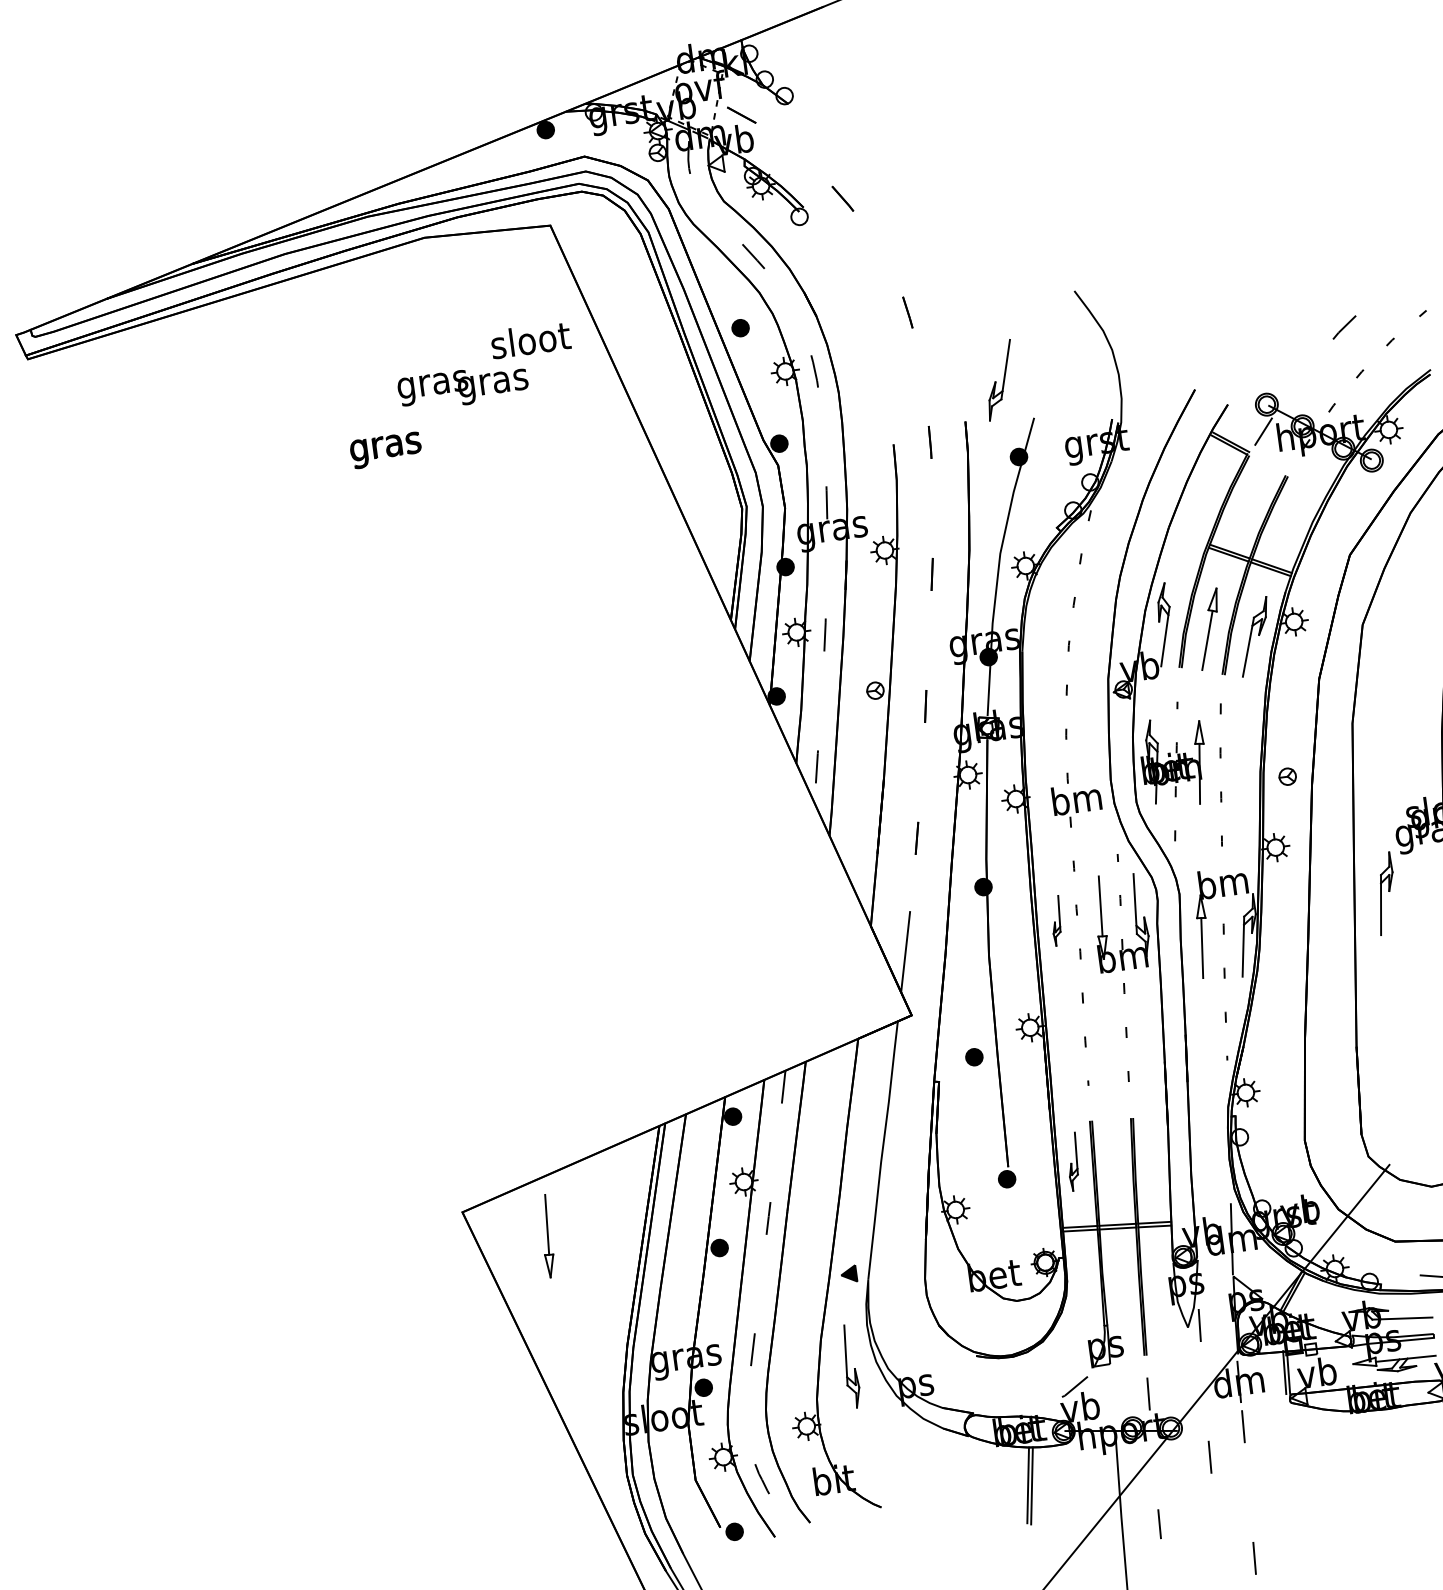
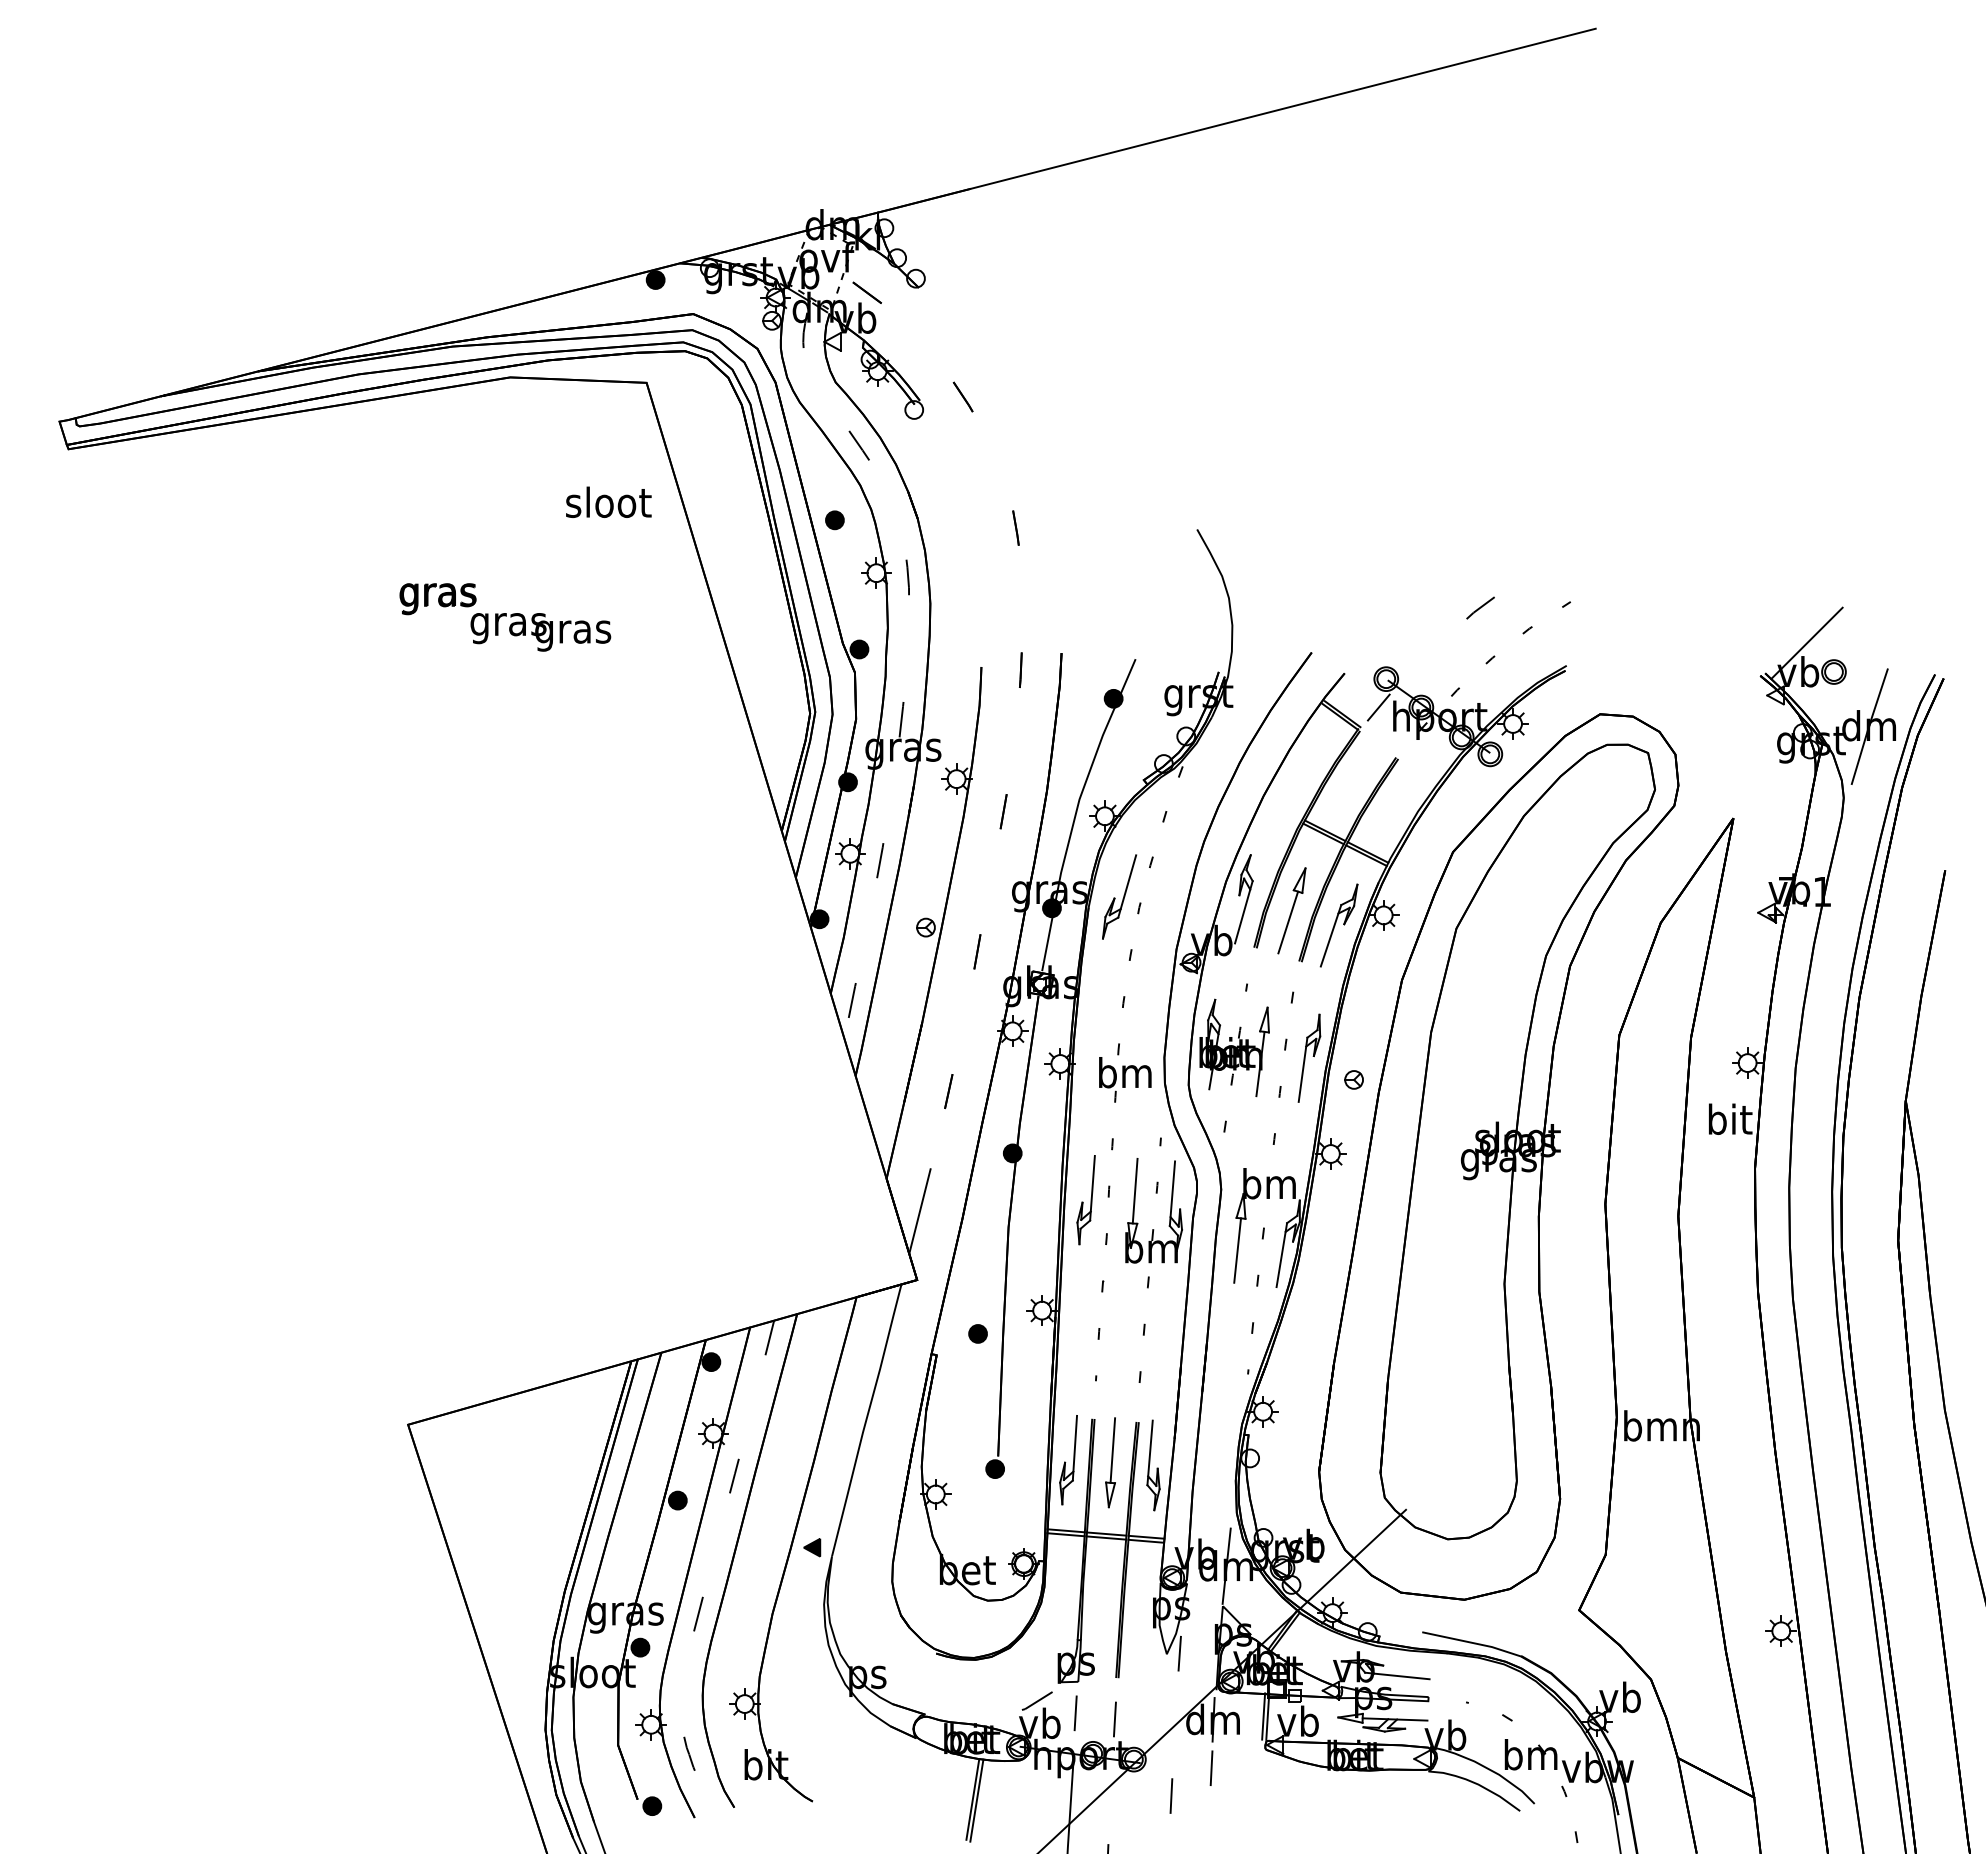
part: (999, 379) -> (1119, 896), moved
text: (463, 387) -> (540, 632), moved
part: (1385, 892) -> (1309, 1057), moved
part: (1056, 921) -> (1085, 1200), size x1.67
part: (1073, 1162) -> (1068, 1460), size x1.43
part: (546, 1236) -> (1110, 1462), moved
part: (850, 1366) -> (1153, 1465), moved
line: (1111, 1393) -> (1075, 1713), added

